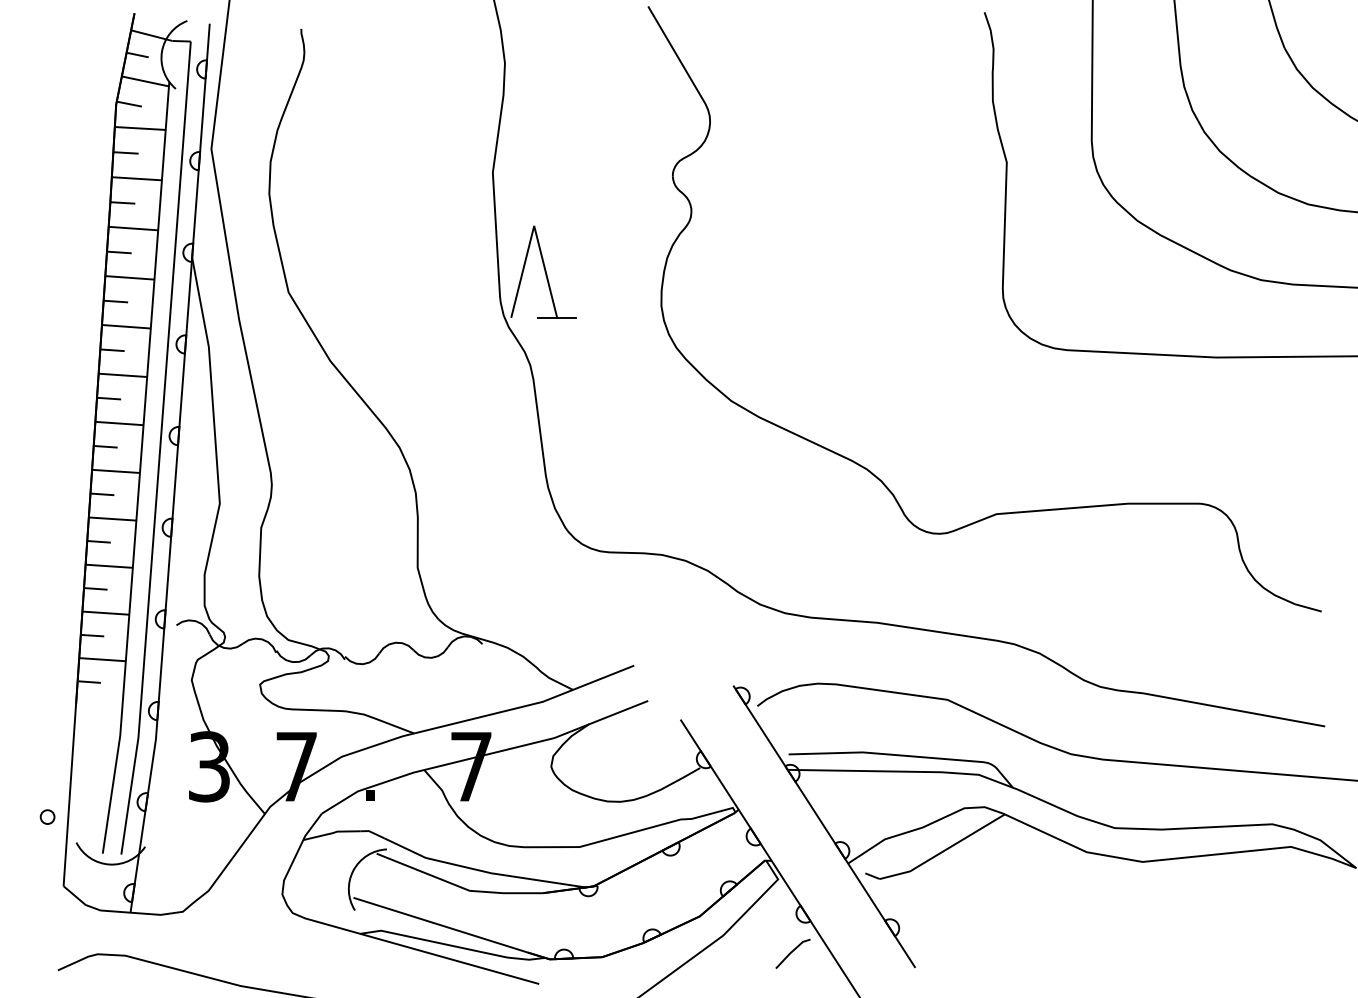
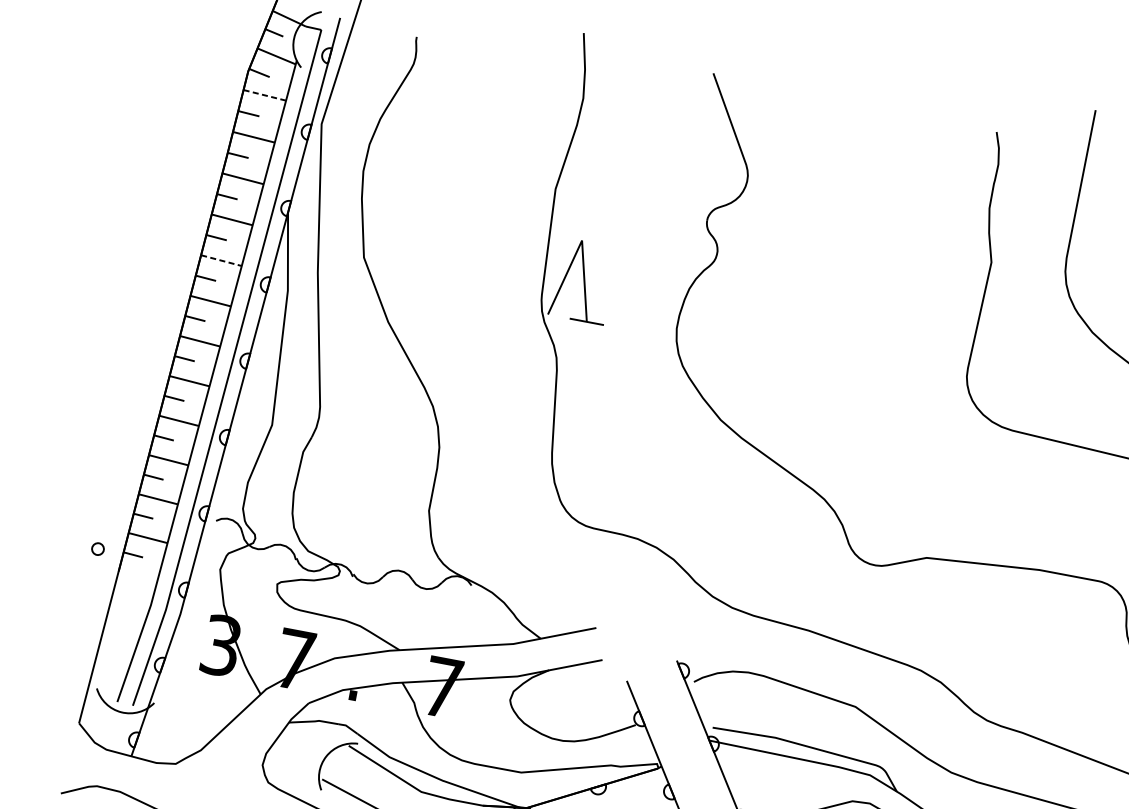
line: (140, 128) -> (265, 95), solid -> dashed
line: (126, 326) -> (221, 260), solid -> dashed
circle: (47, 816) -> (97, 548), moved

